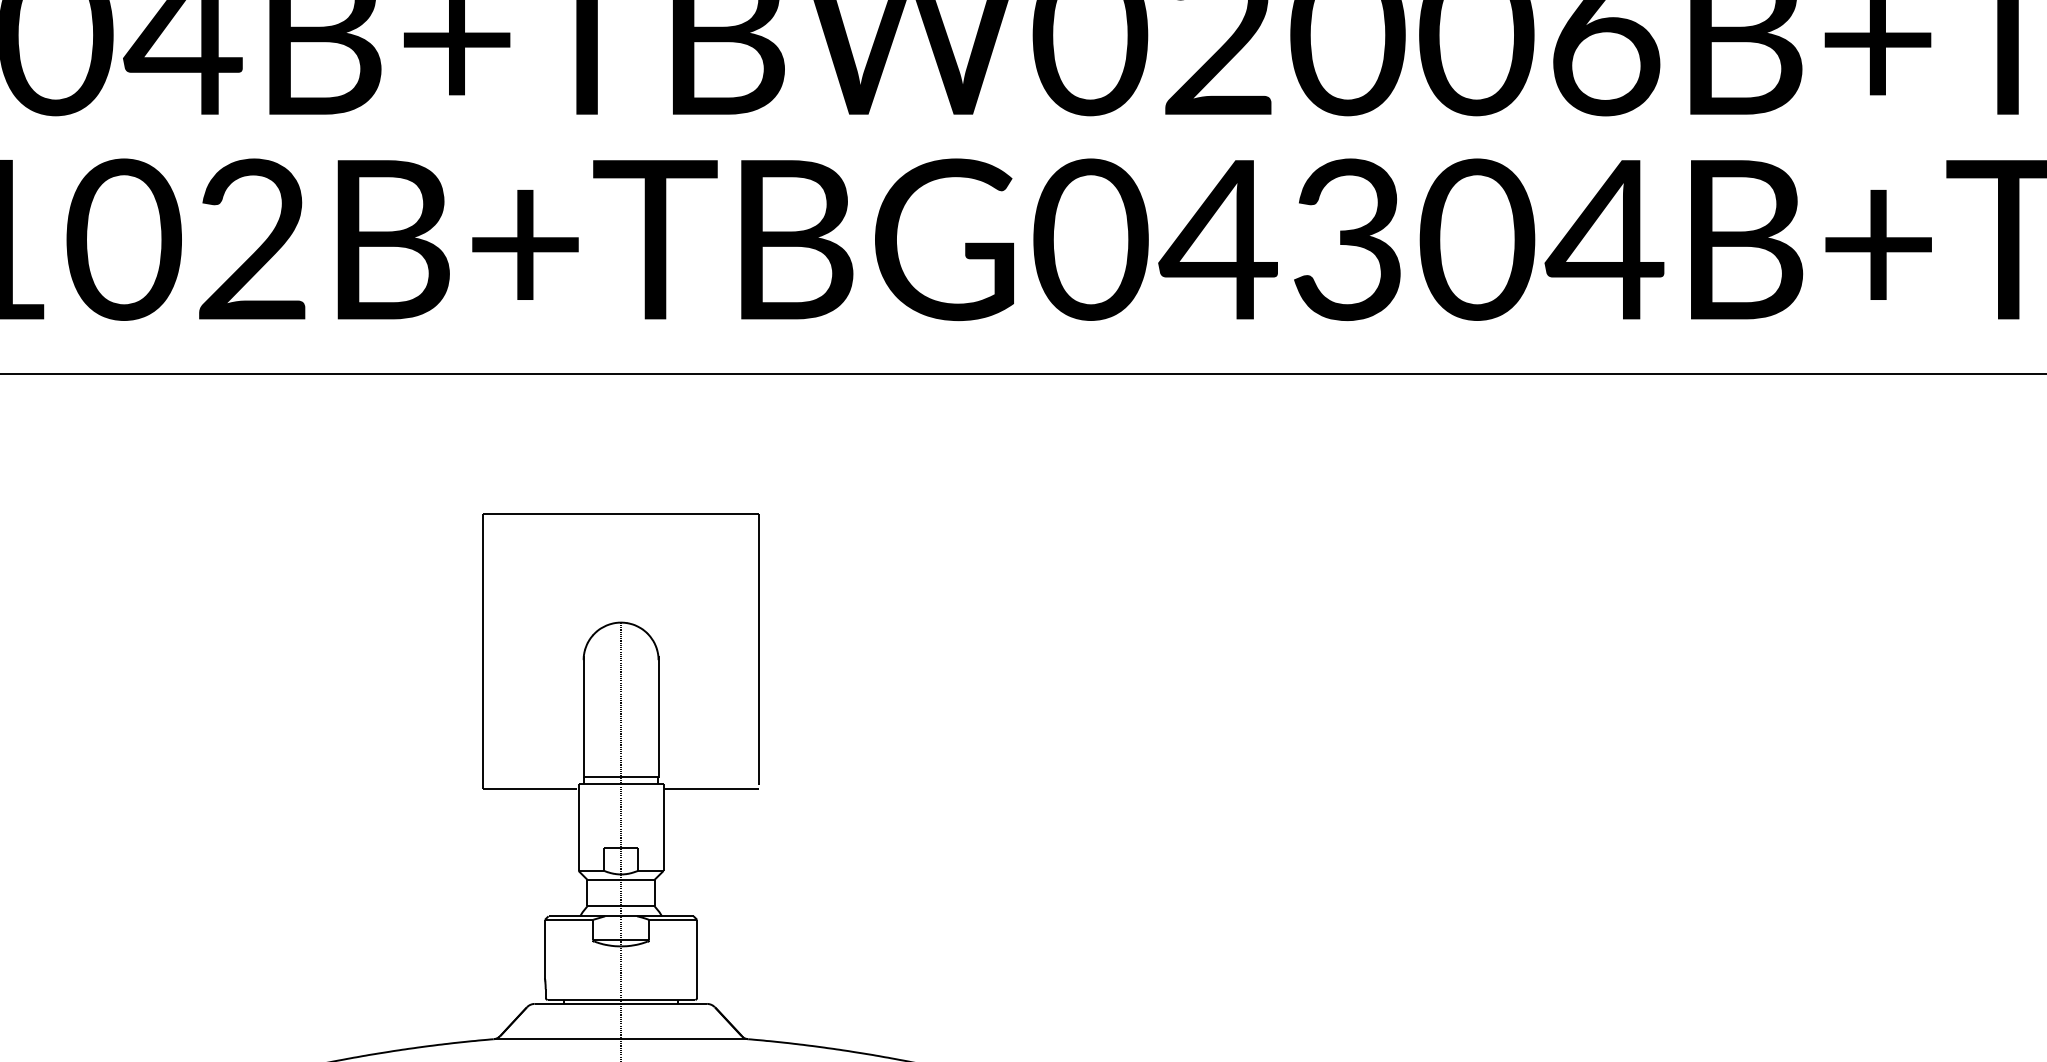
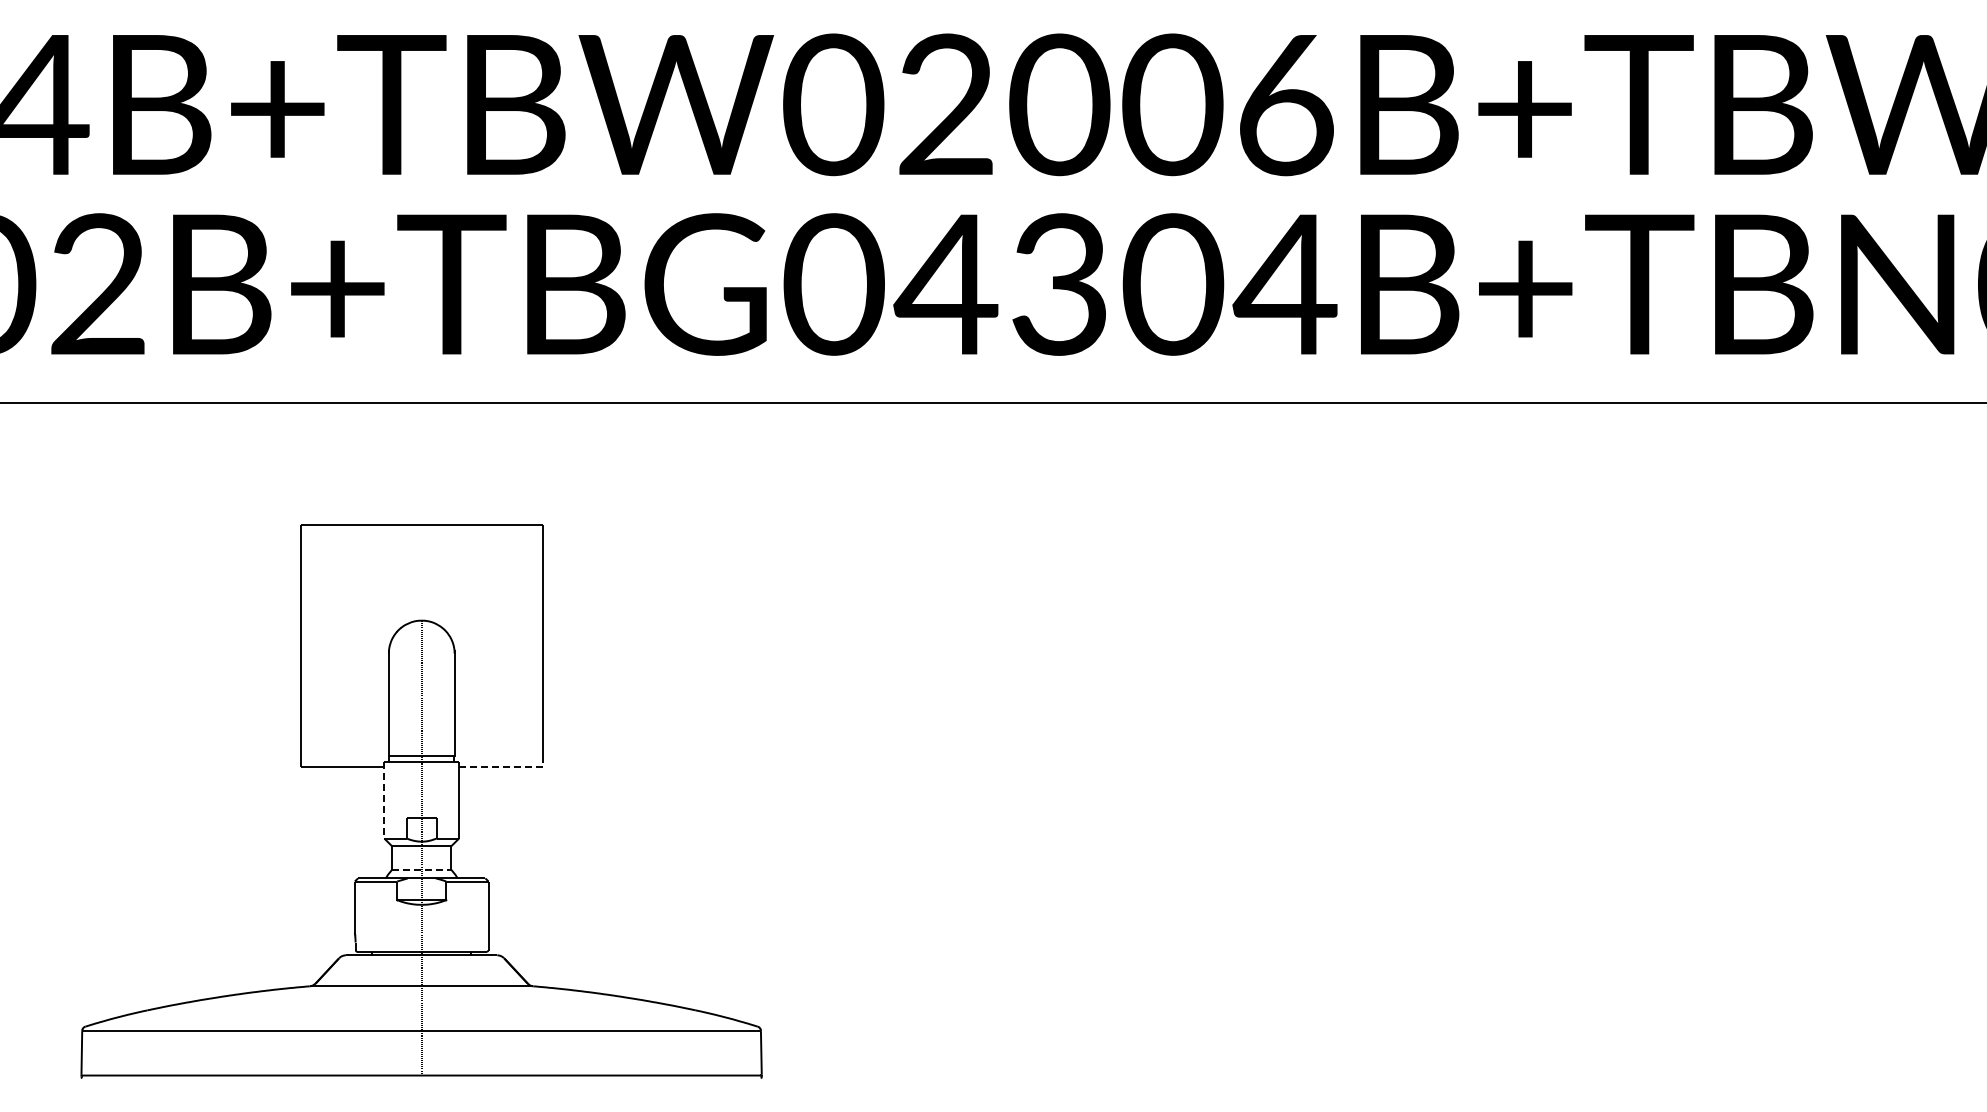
line: (710, 788) -> (500, 766), solid -> dashed
line: (578, 827) -> (384, 800), solid -> dashed
line: (621, 906) -> (422, 869), solid -> dashed

